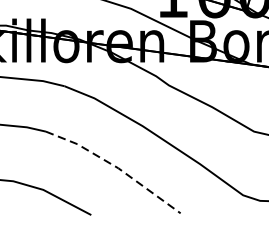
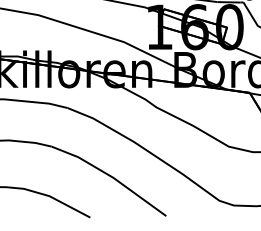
line: (116, 166) -> (111, 176), dashed -> solid

